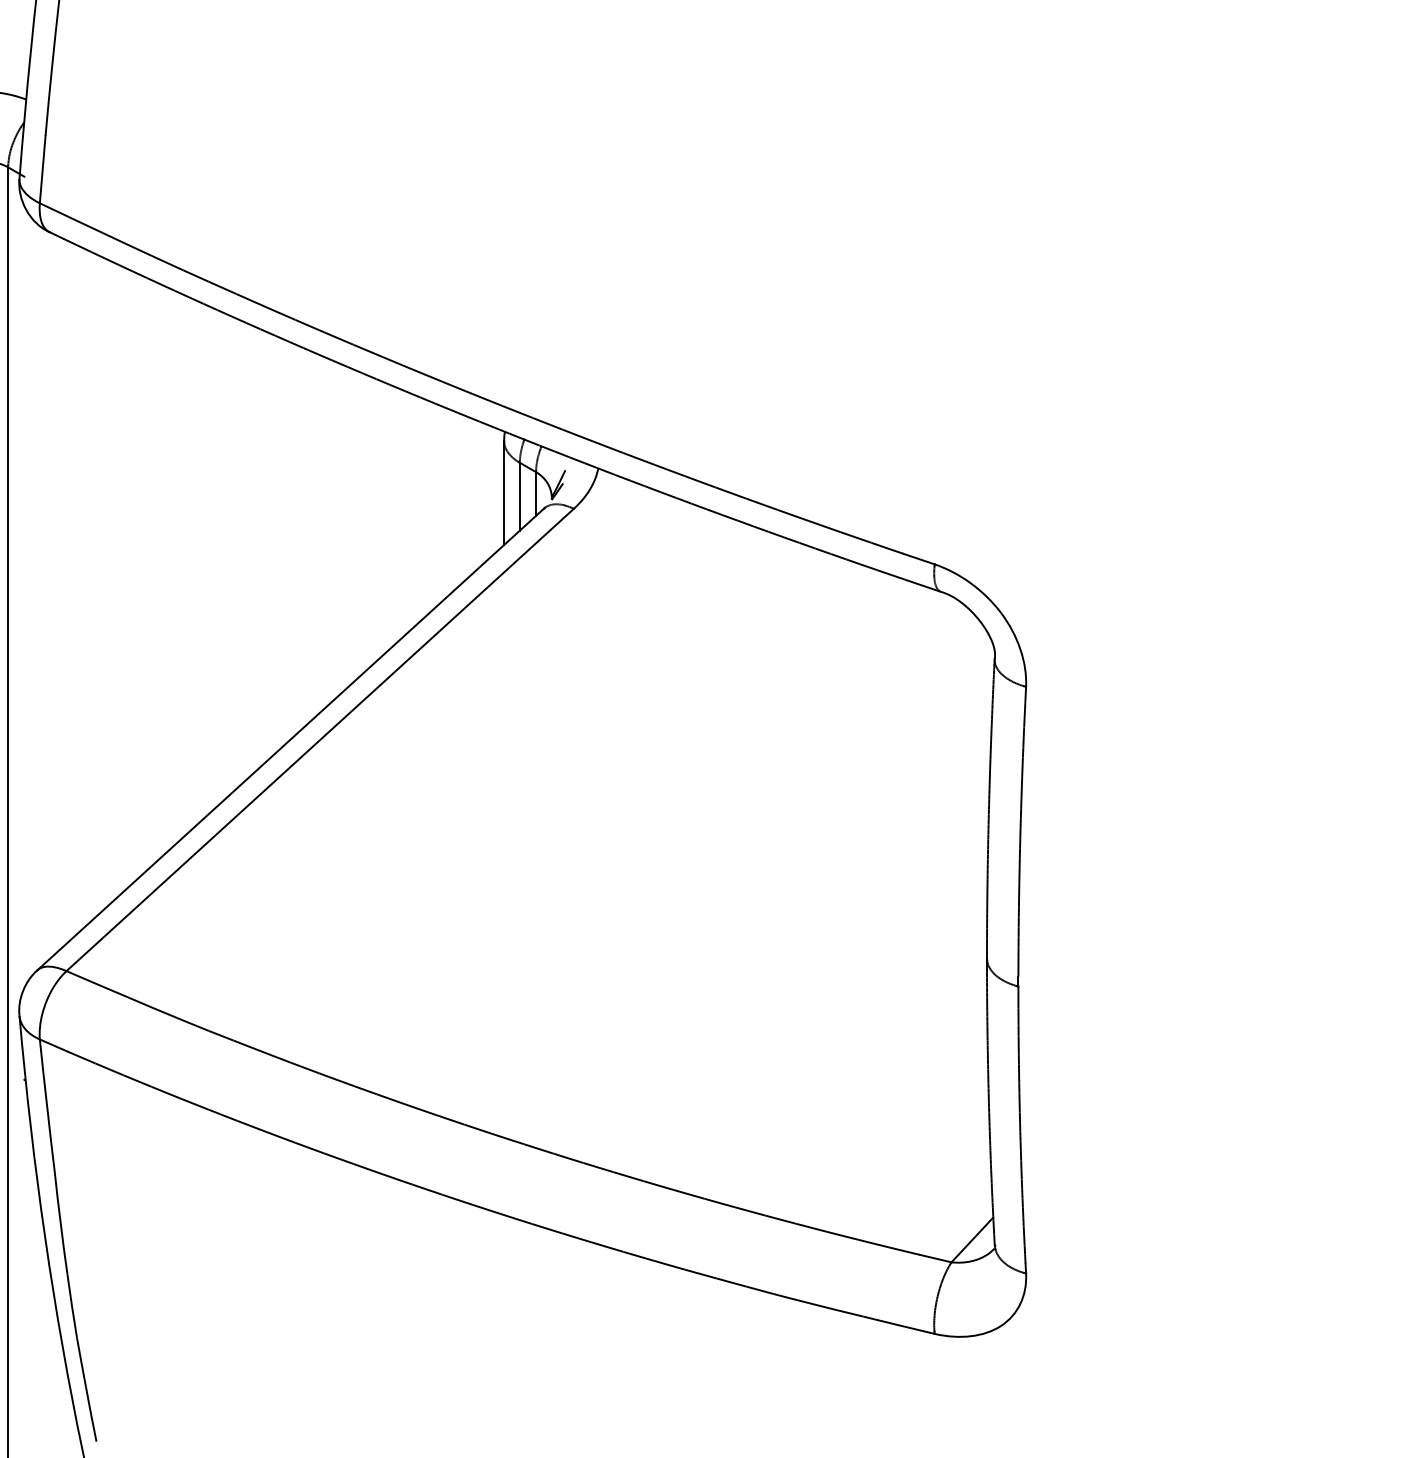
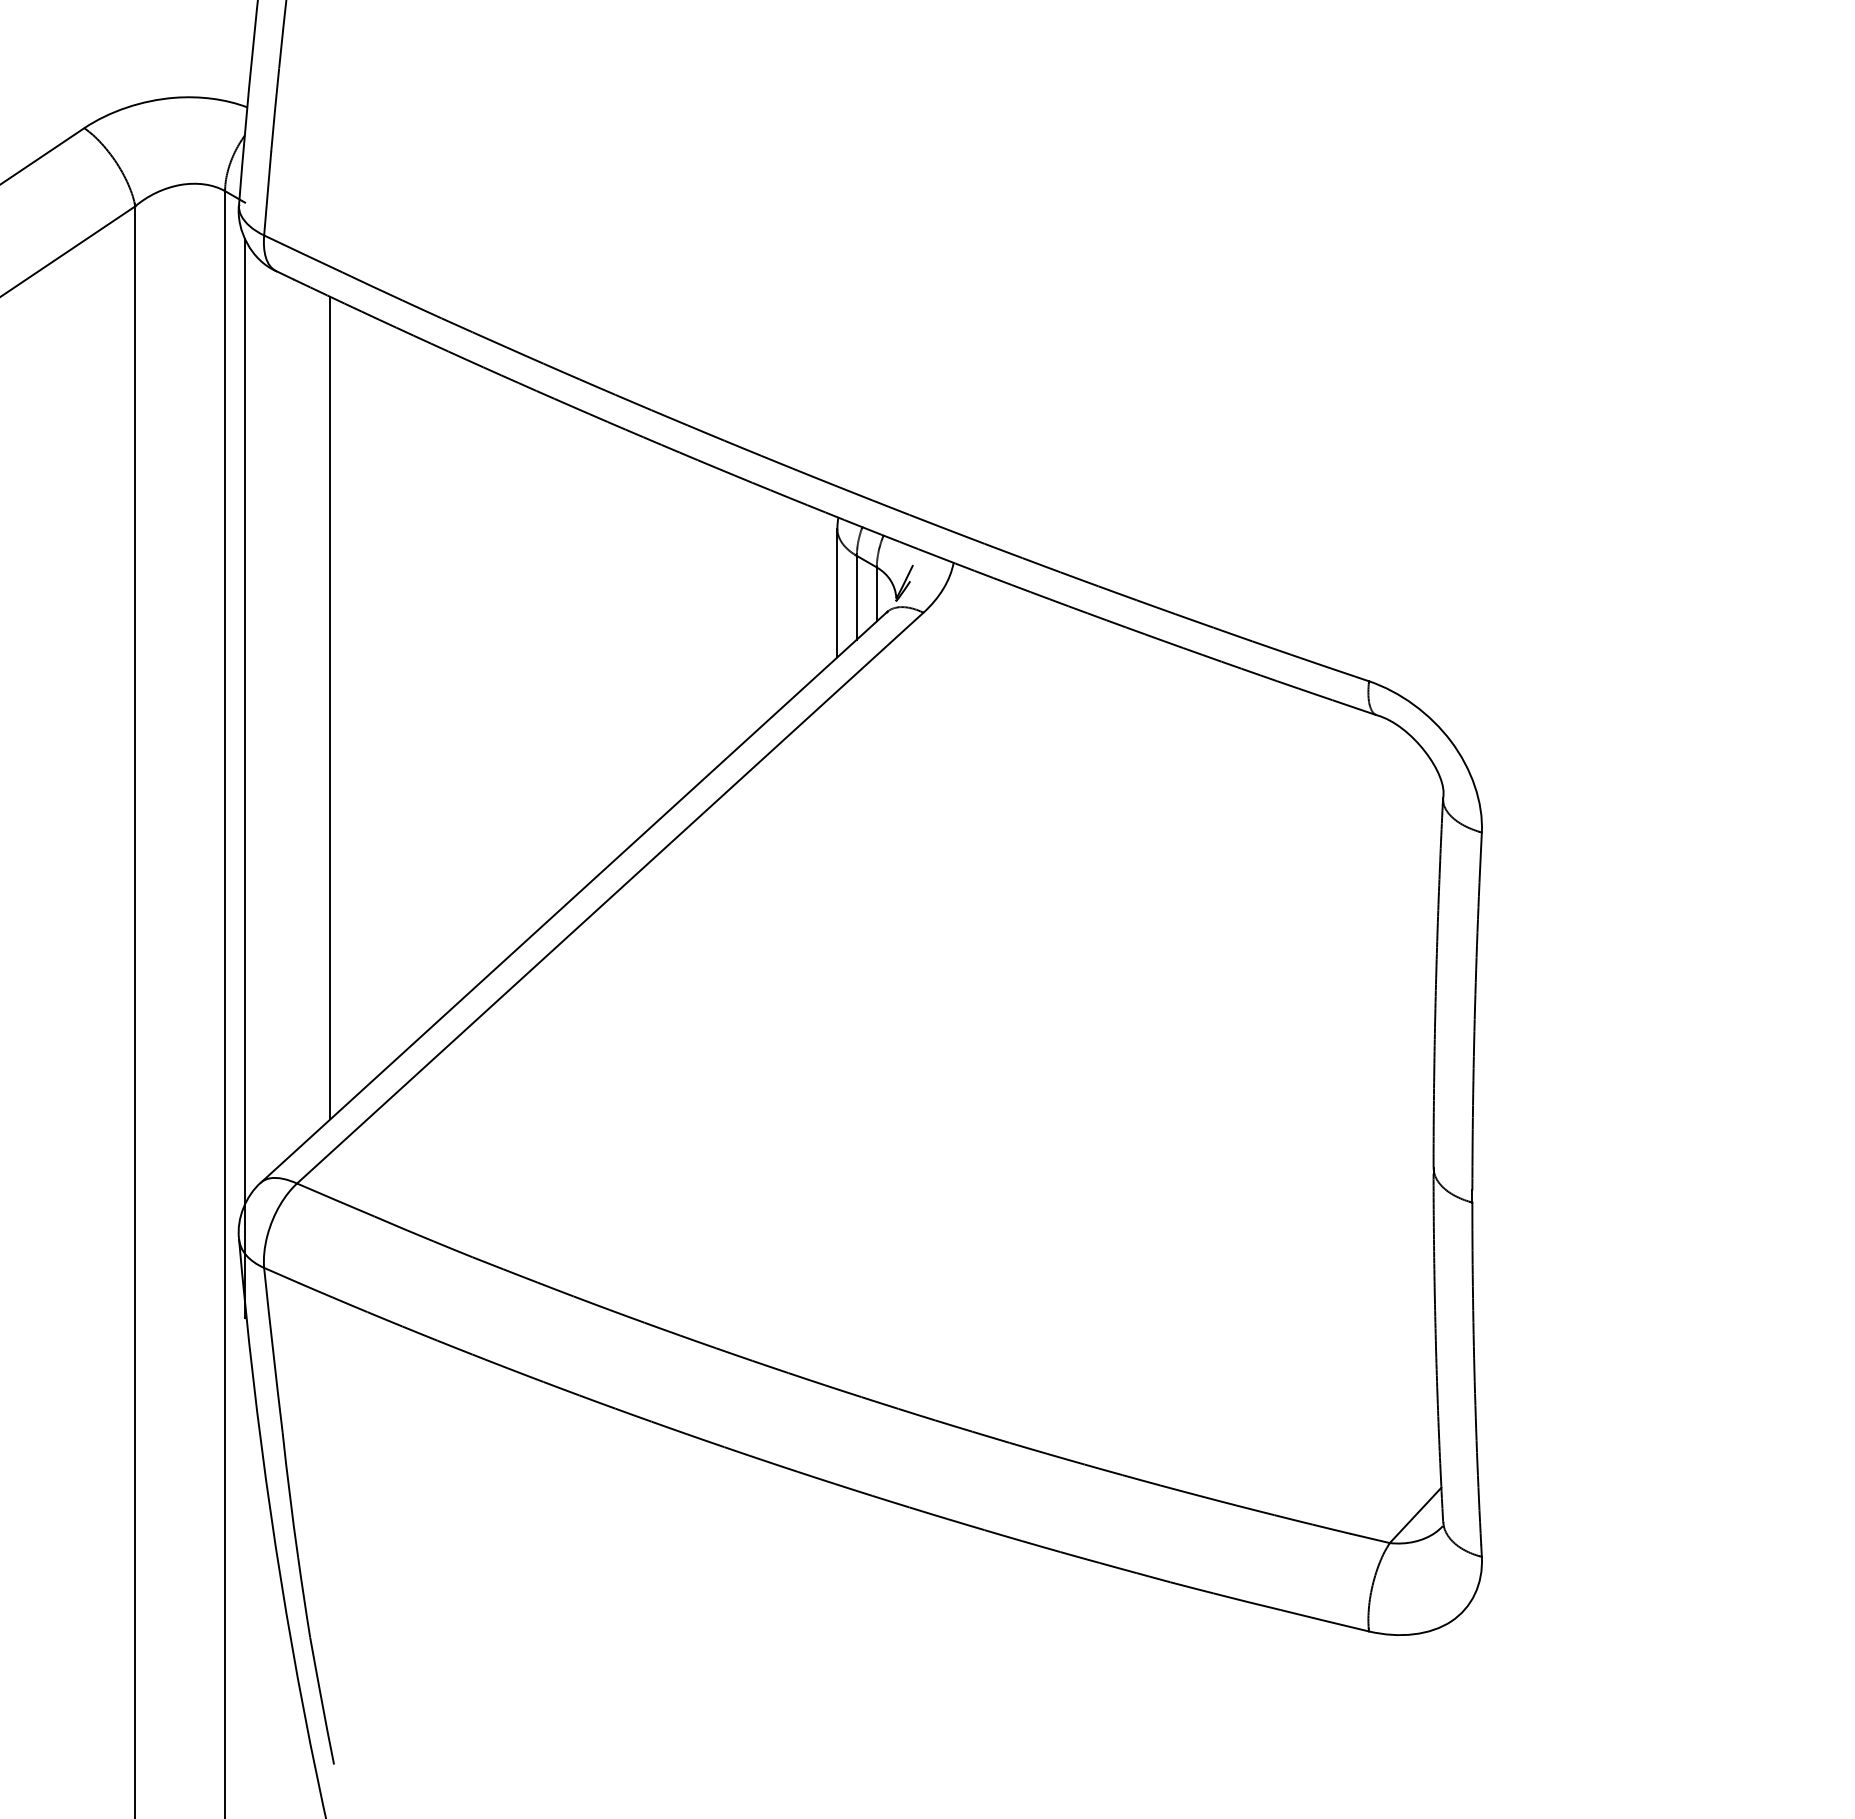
line: (93, 585) -> (330, 707), added
line: (24, 643) -> (245, 778), added

